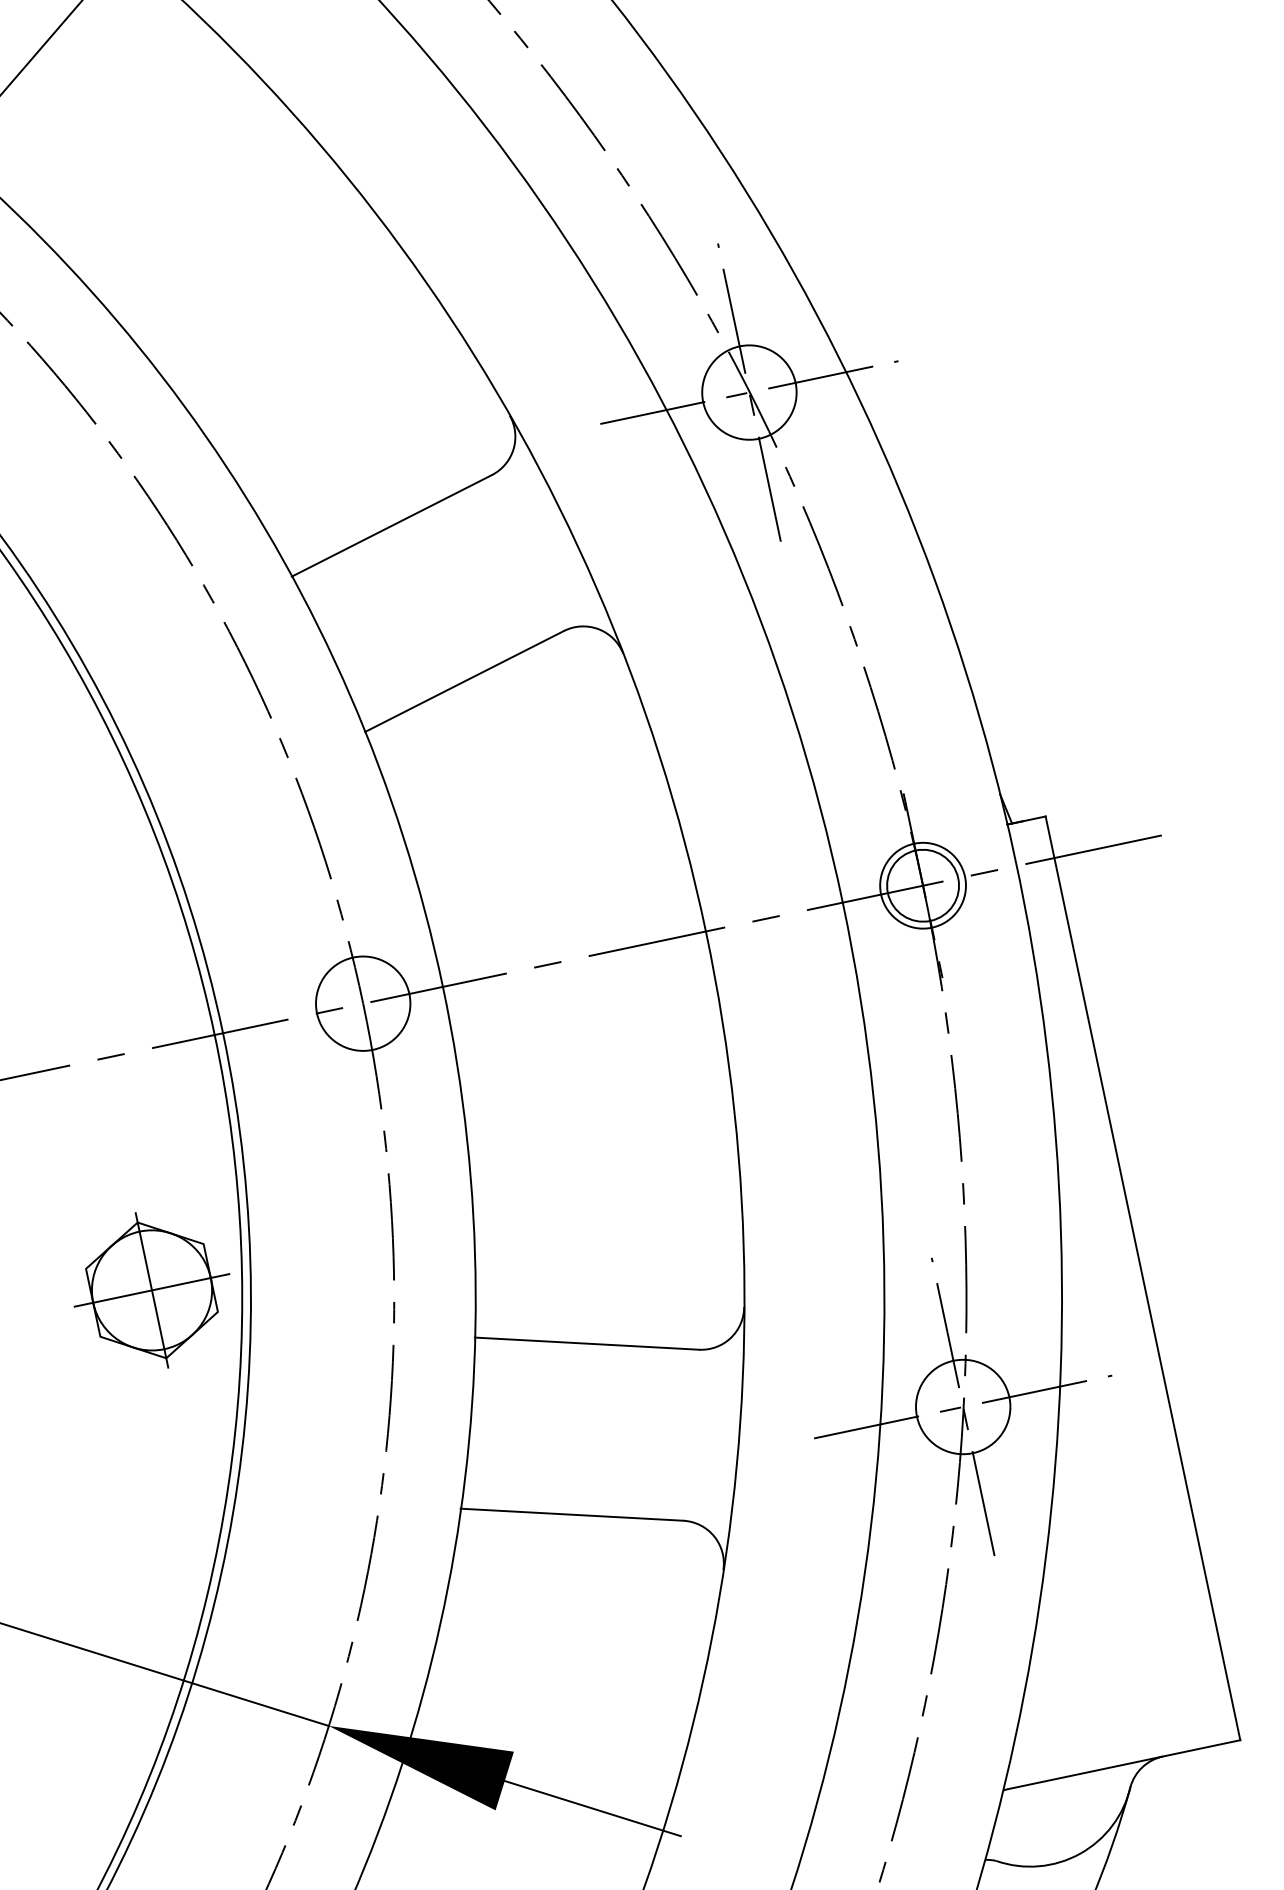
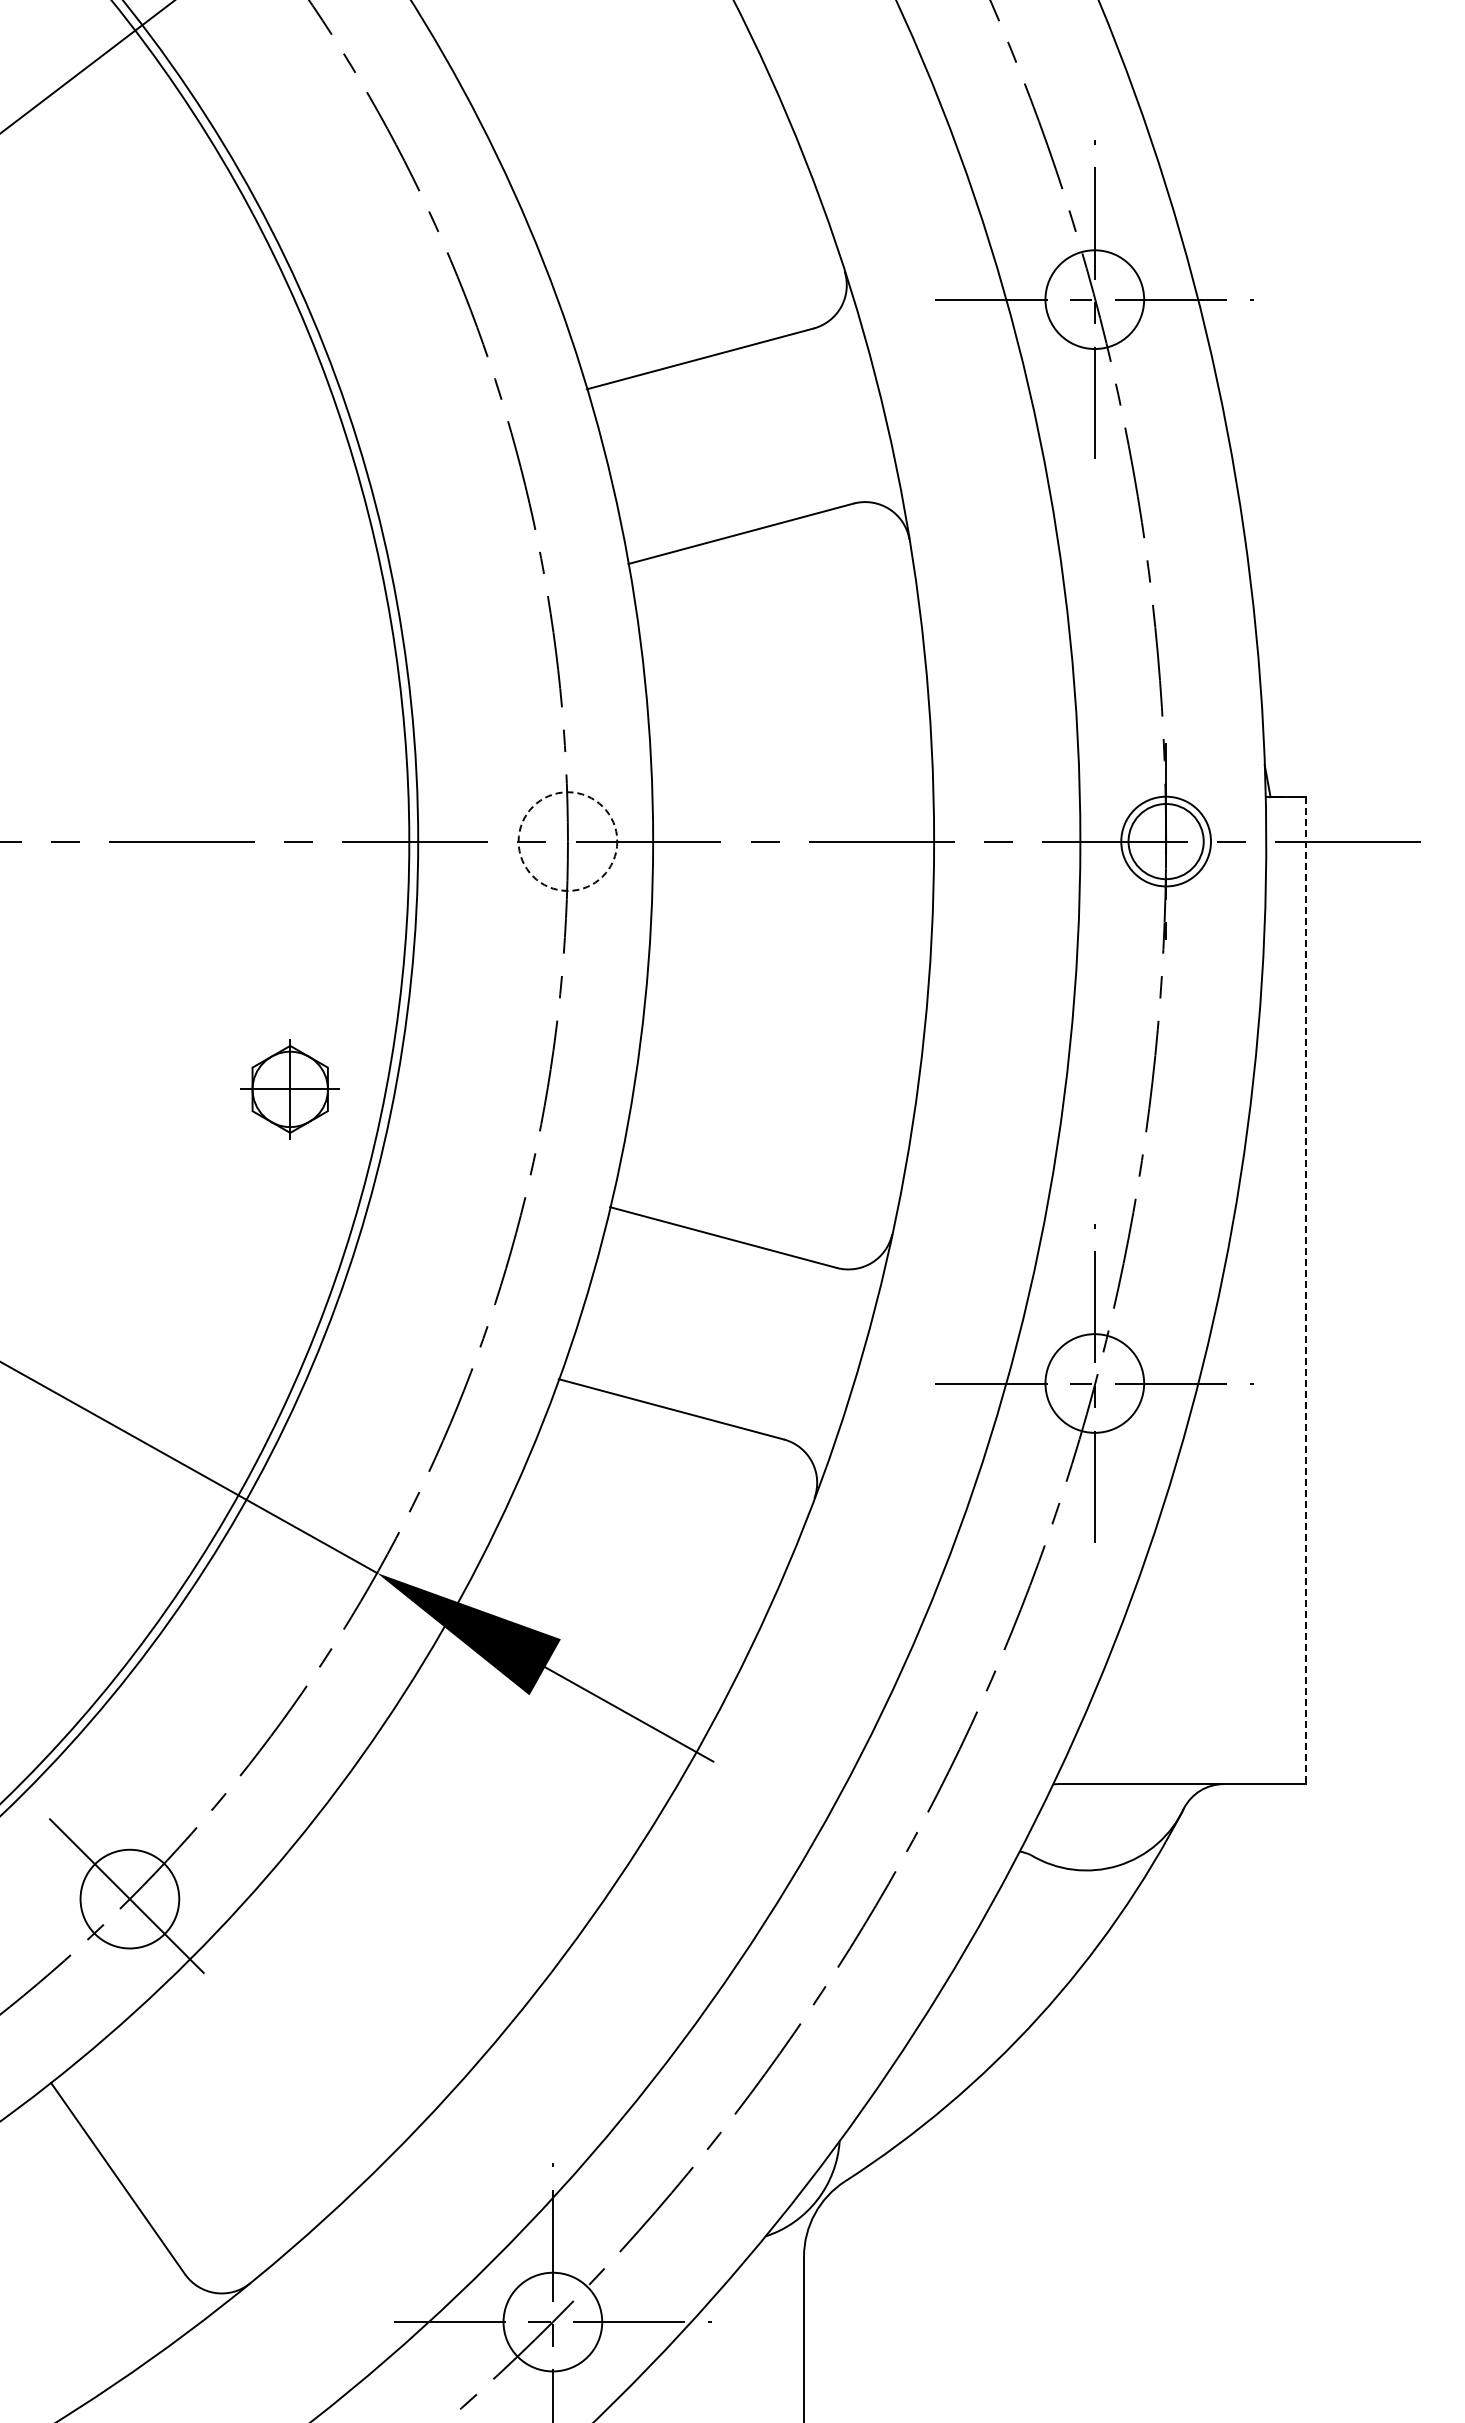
circle: (362, 1003) -> (567, 841), solid -> dashed
line: (1143, 1279) -> (1306, 1291), solid -> dashed
part: (152, 1290) -> (290, 1089), size x0.6

